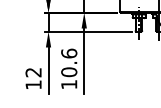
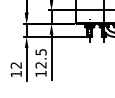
text: (68, 62) -> (40, 58), 10.6 -> 12.5

